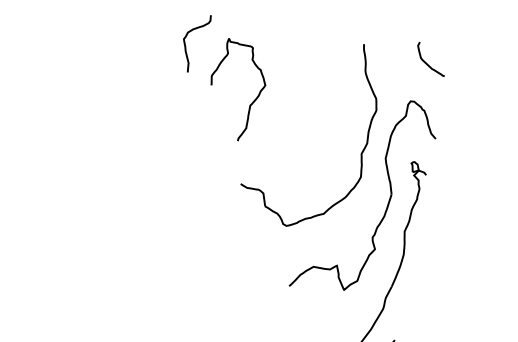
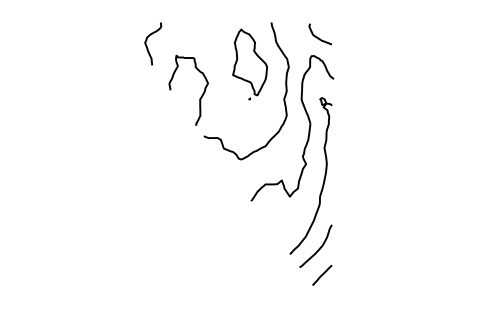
curve: (426, 61) -> (317, 36), moved
part: (322, 96) -> (249, 64), added
curve: (251, 101) -> (200, 96), moved

